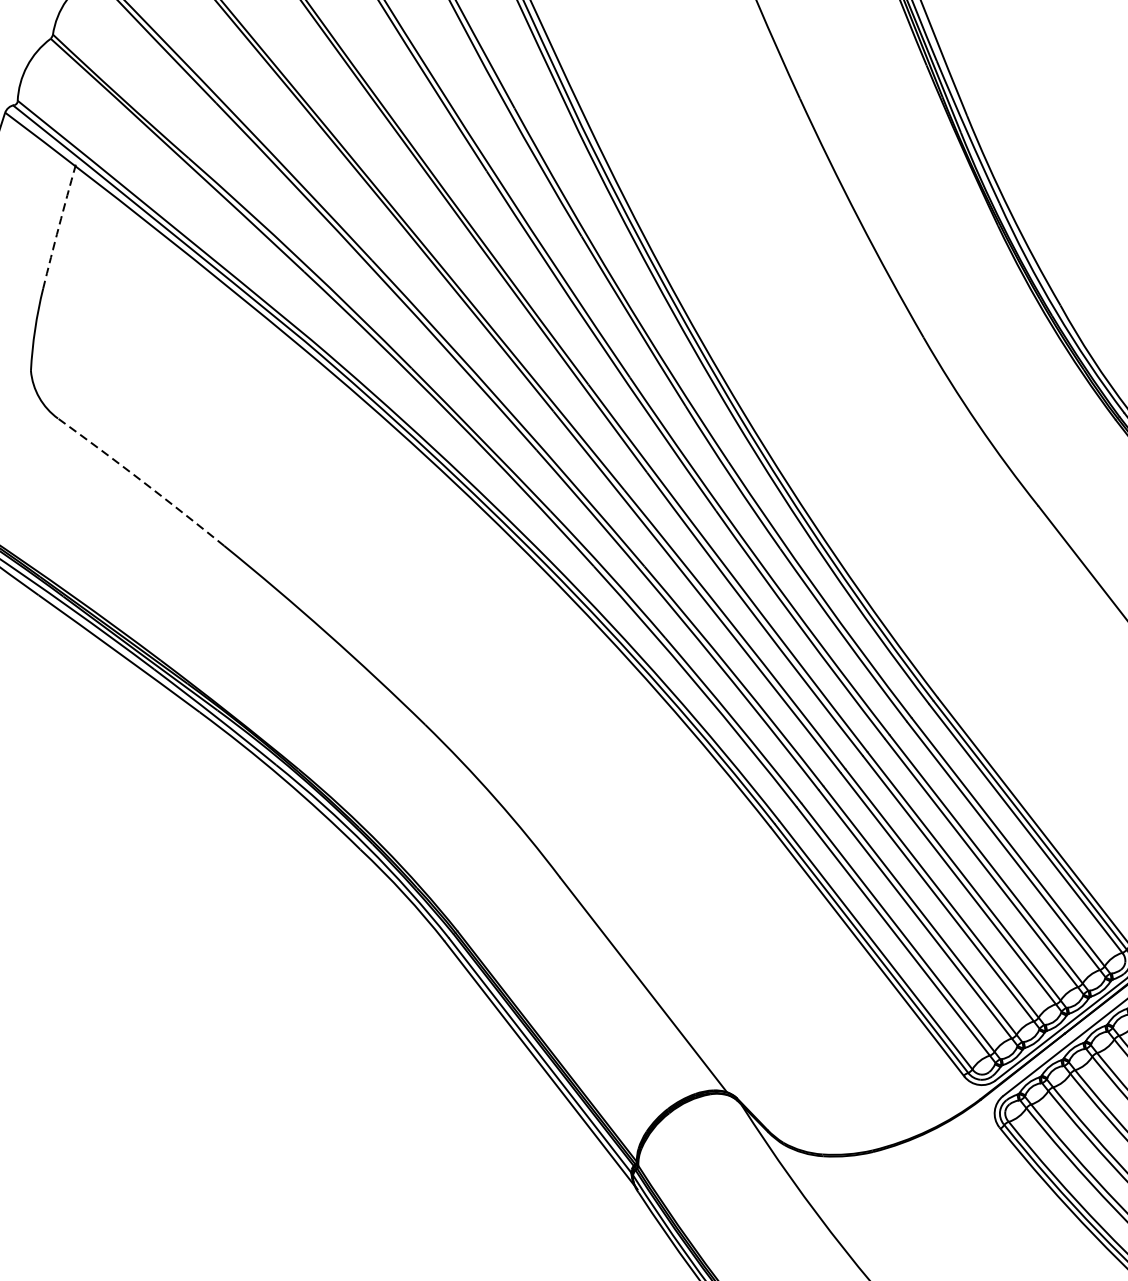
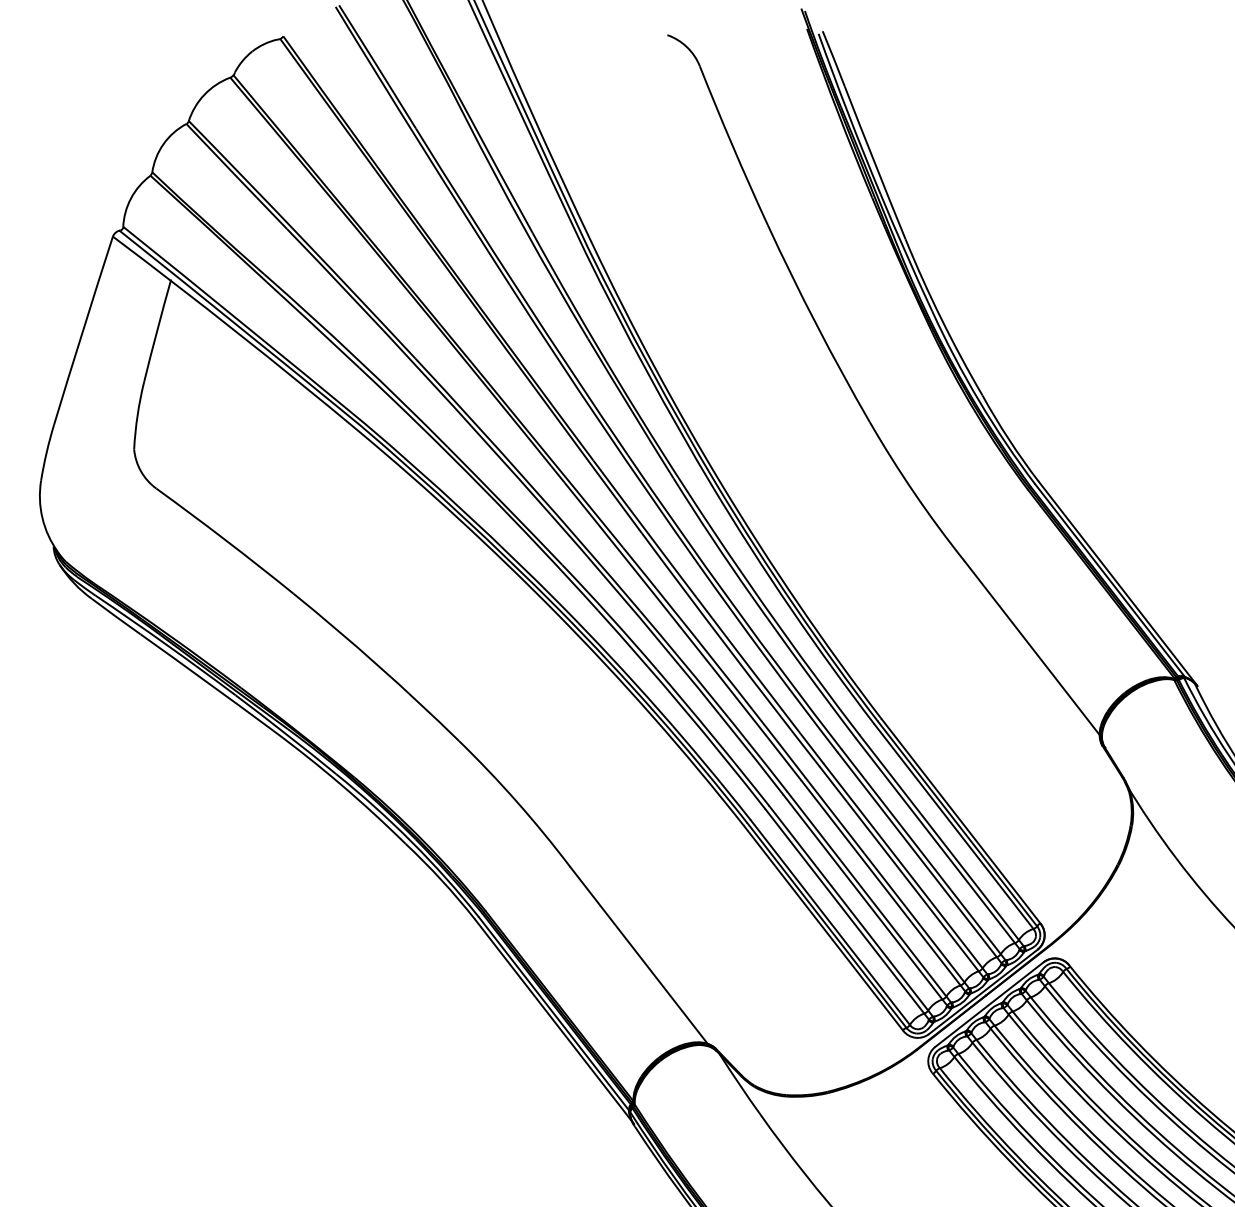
arc: (59, 226) -> (157, 330), dashed -> solid
arc: (141, 481) -> (225, 540), dashed -> solid

